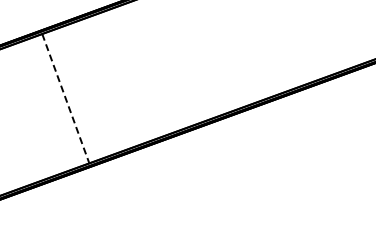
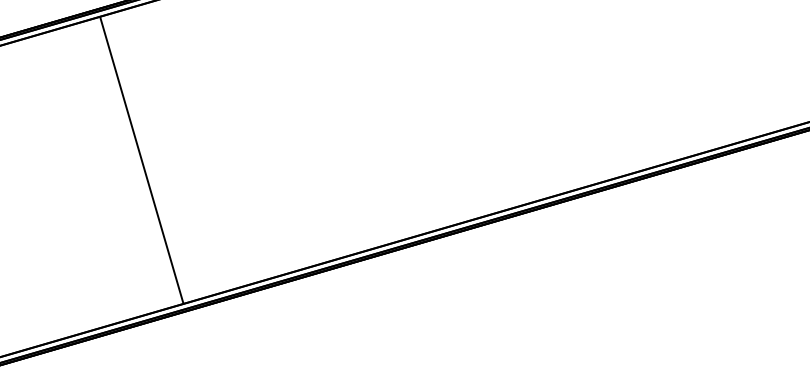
line: (65, 98) -> (141, 159), dashed -> solid

